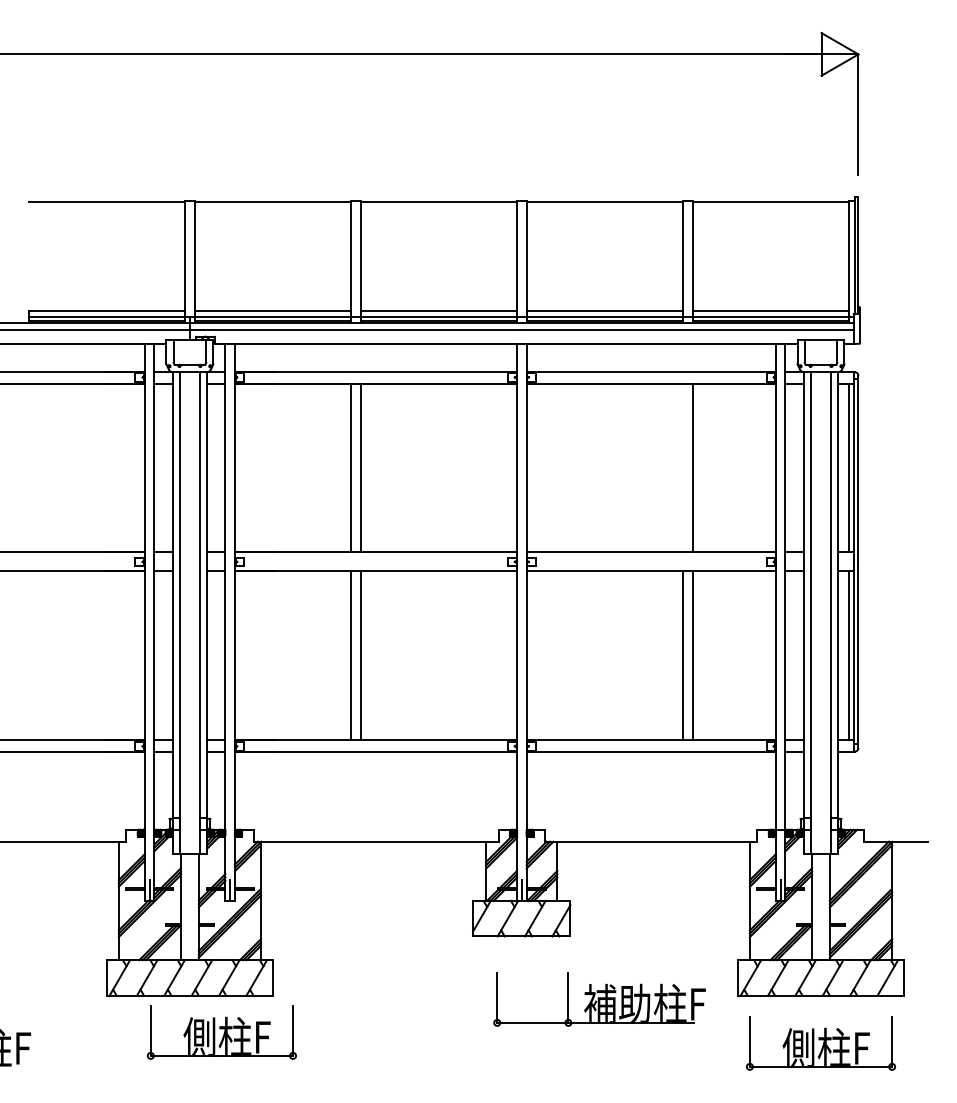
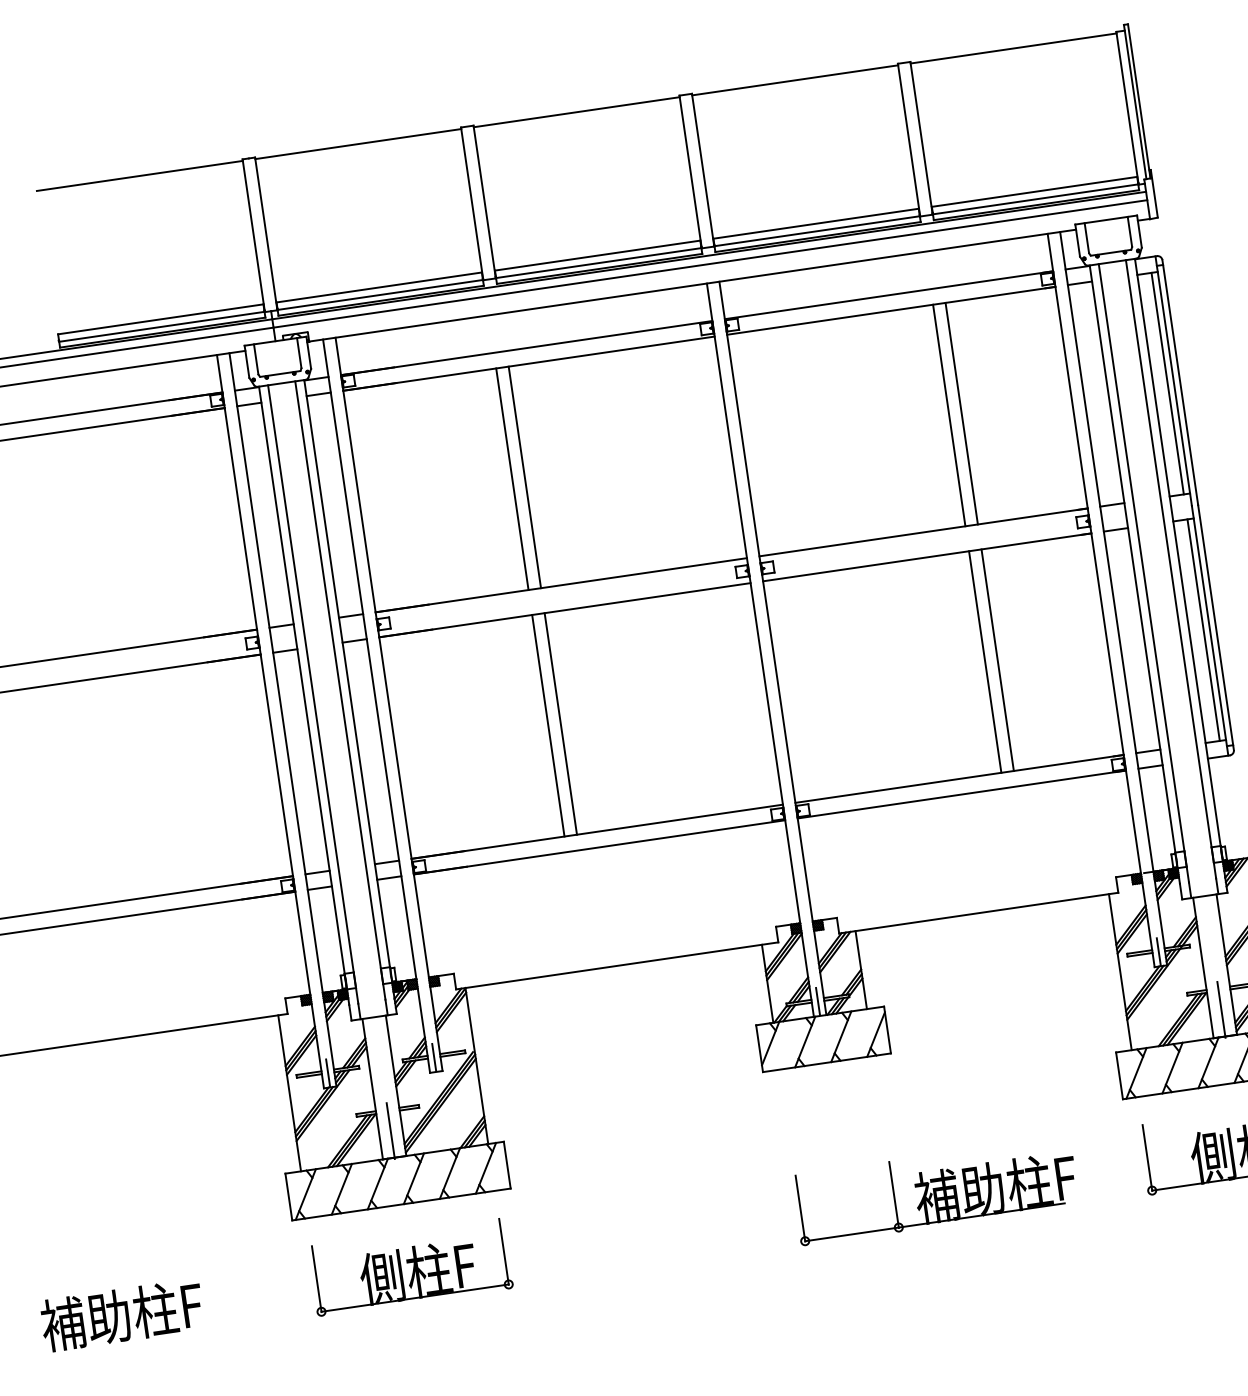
line: (683, 468) -> (949, 415), added
line: (189, 939) -> (390, 1130), added
line: (821, 939) -> (1221, 1009), added
part: (599, 999) -> (935, 1190), moved
part: (221, 1032) -> (410, 1267), moved

